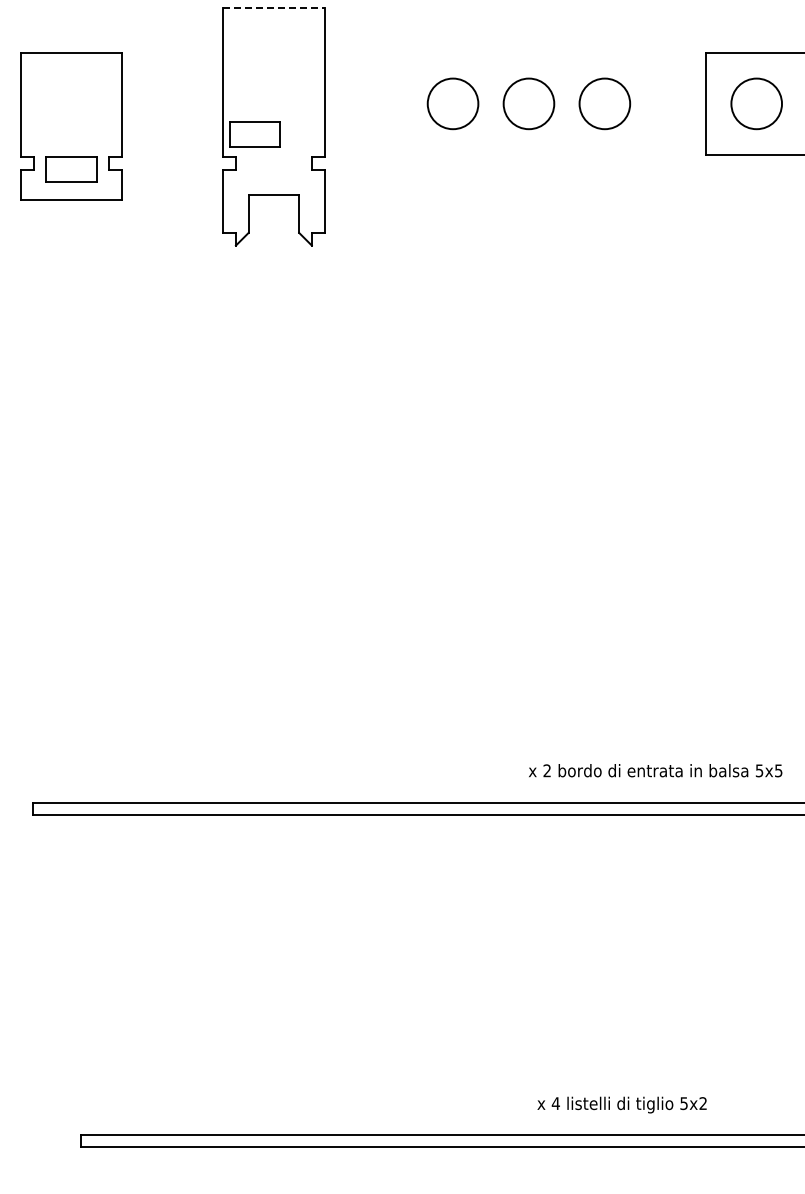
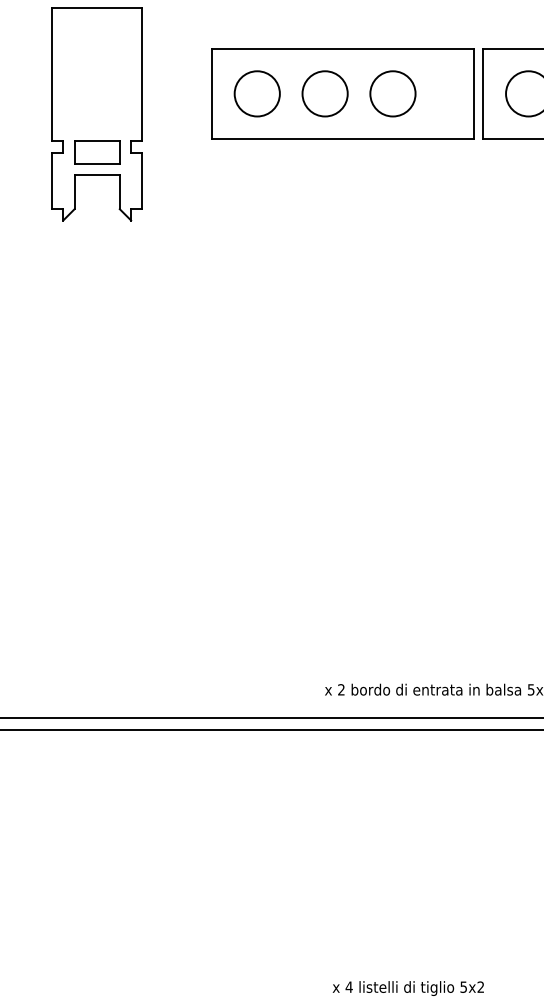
line: (273, 7) -> (96, 7), dashed -> solid
part: (548, 103) -> (342, 93), added
part: (254, 134) -> (96, 152), moved

